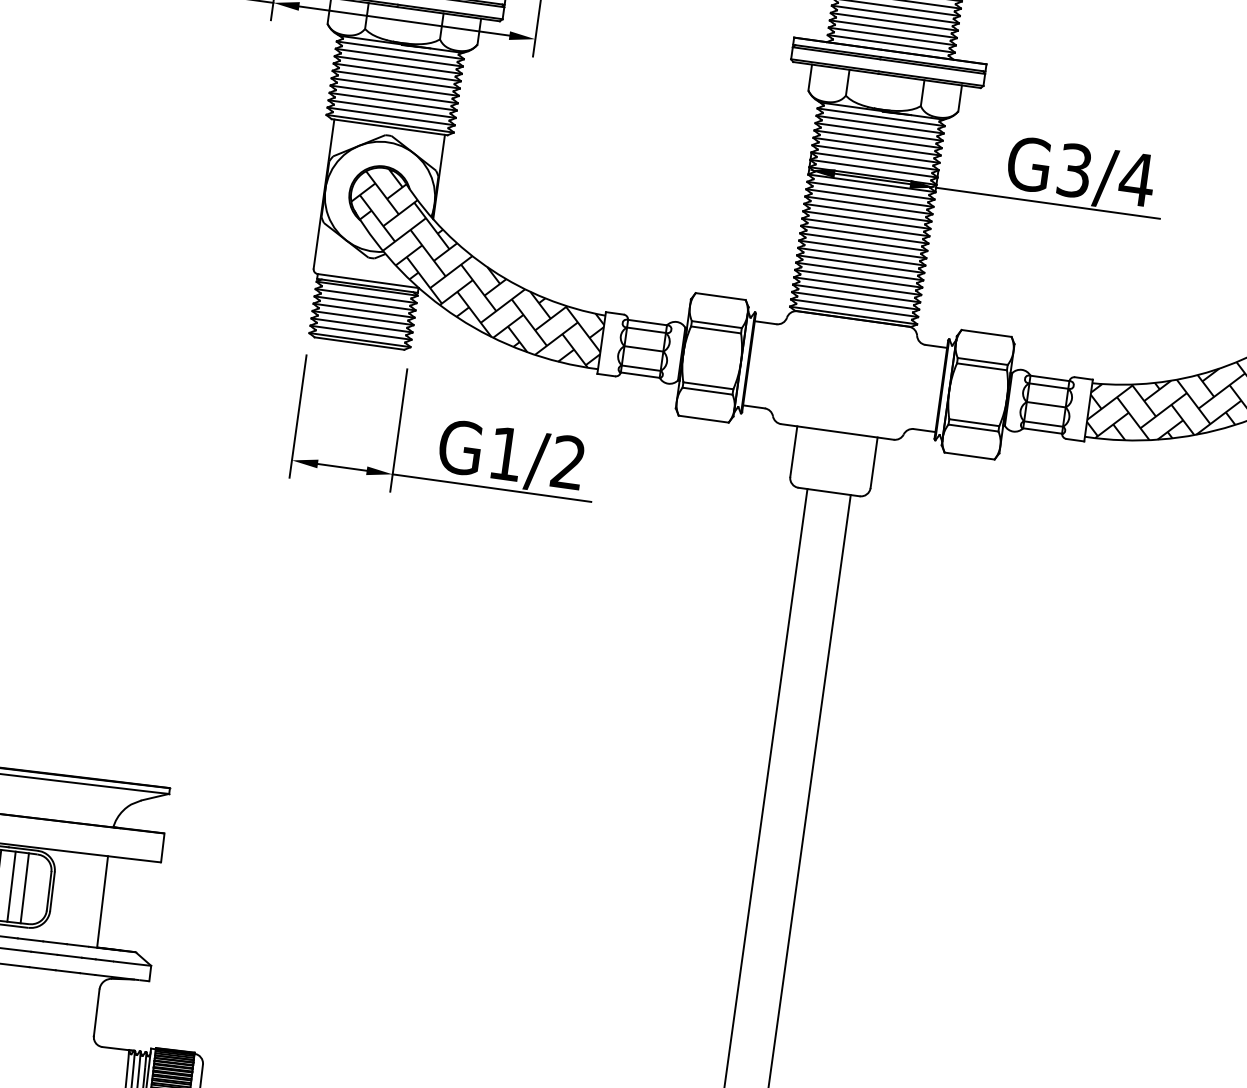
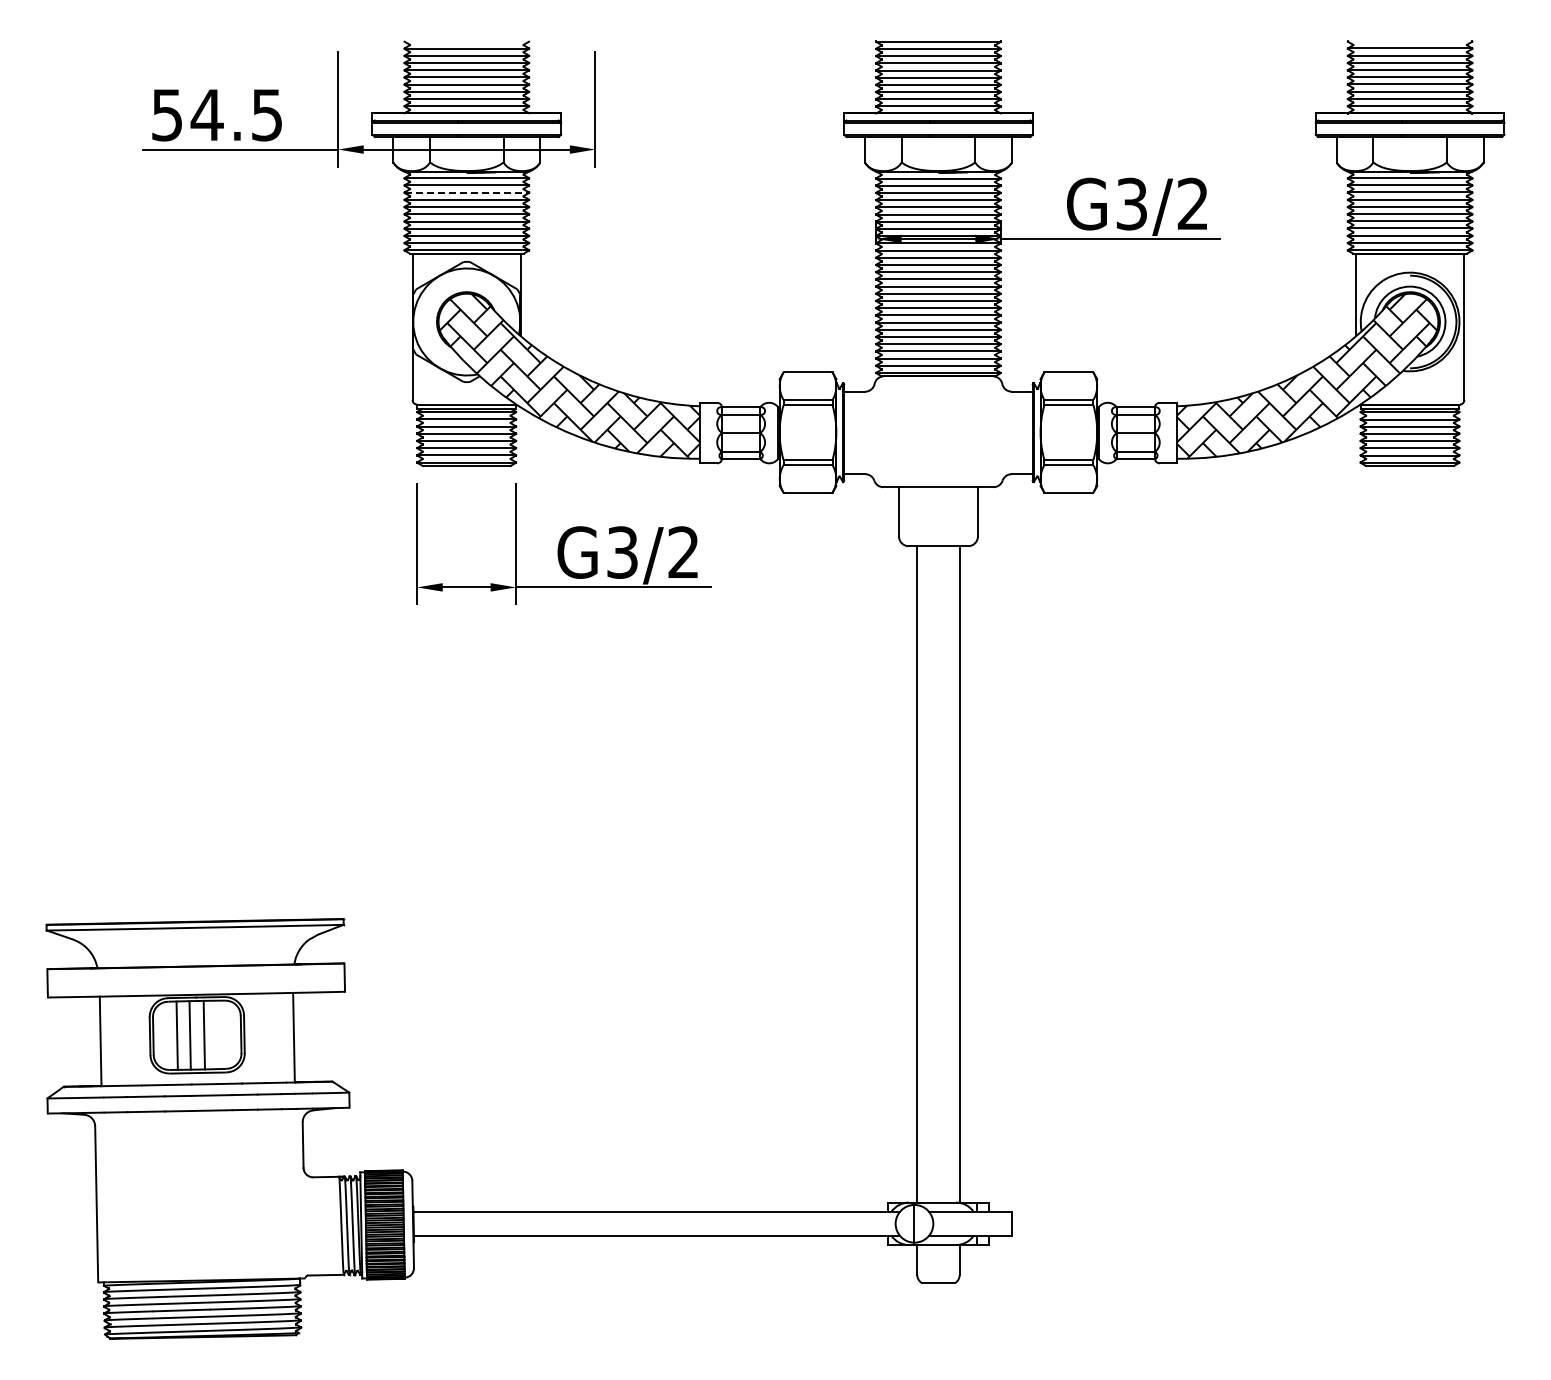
line: (399, 64) -> (467, 192), solid -> dashed
text: (1136, 178) -> (1192, 203), G3/4 -> G3/2
text: (506, 453) -> (622, 552), G1/2 -> G3/2
line: (24, 887) -> (216, 1034), removed

